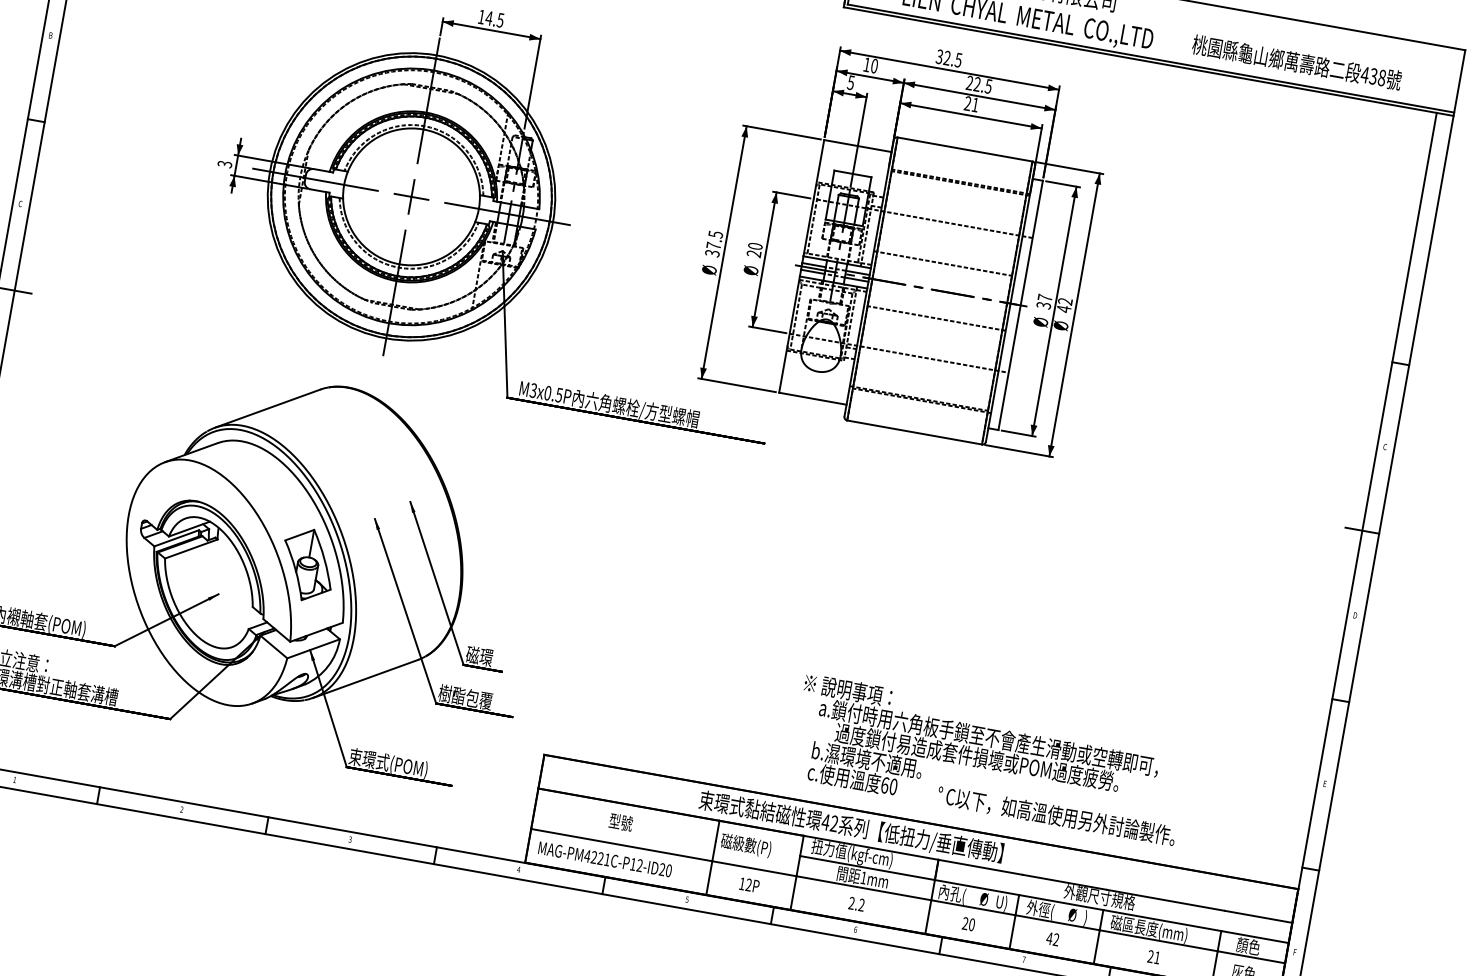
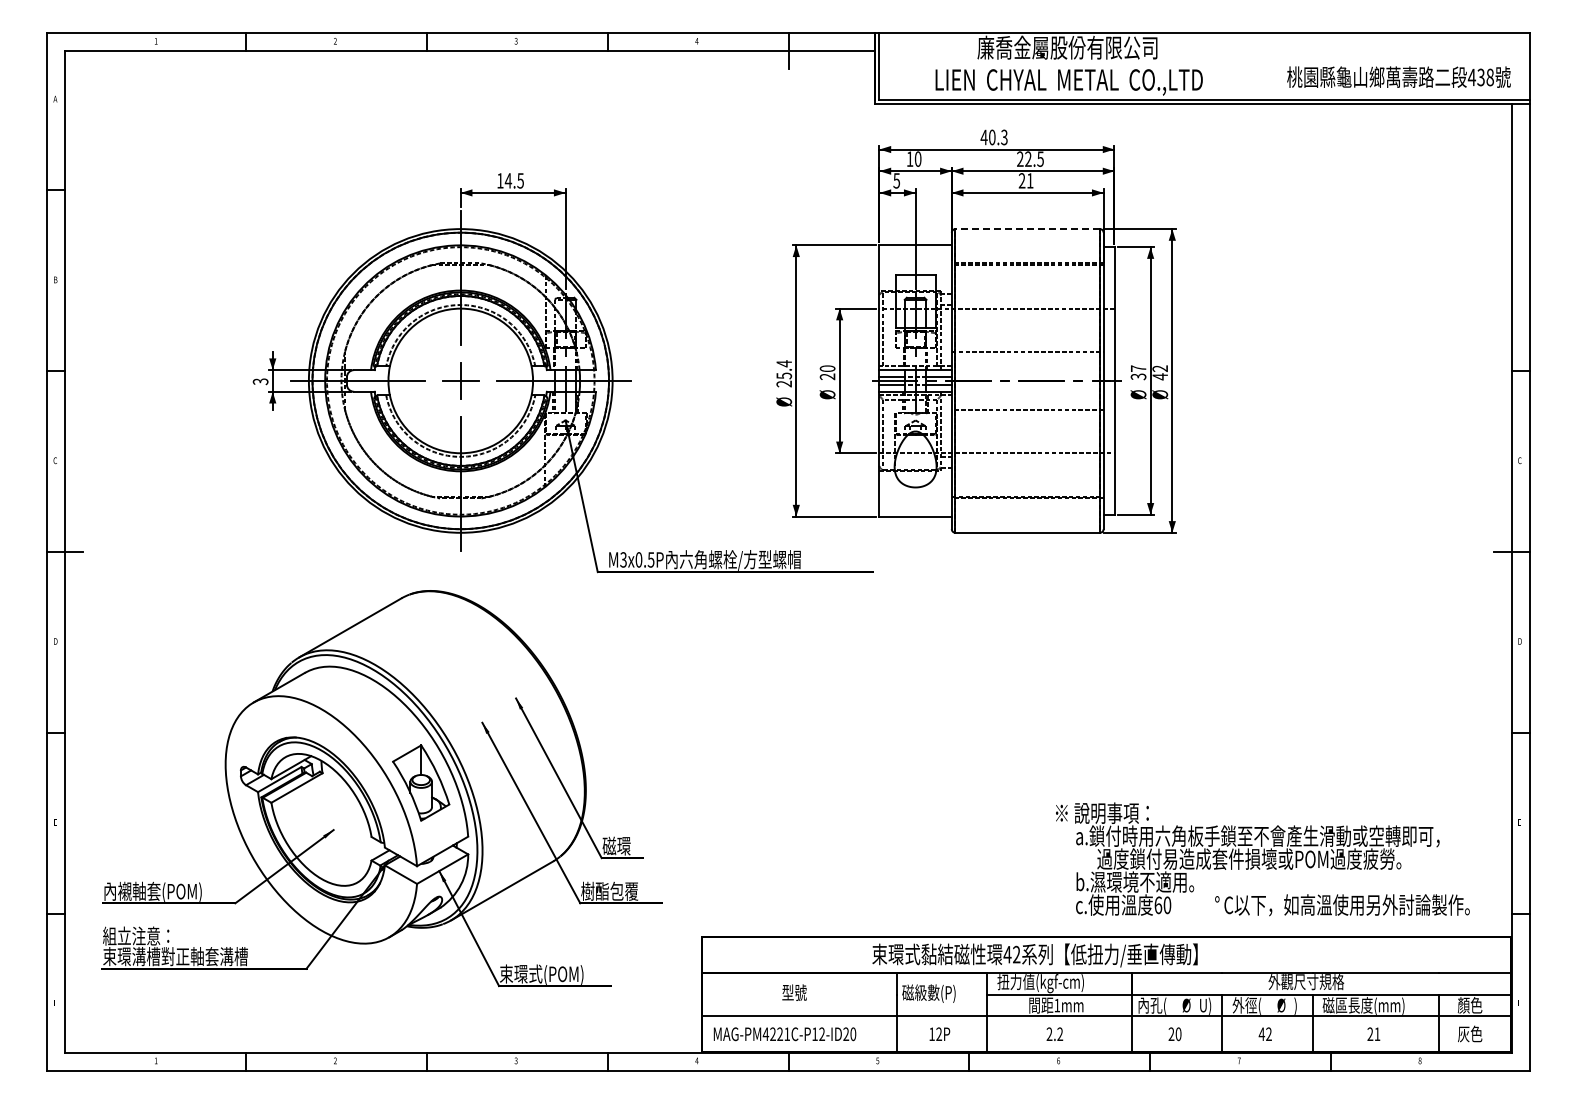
text: (948, 58) -> (993, 137), 32.5 -> 40.3
text: (1296, 61) -> (1398, 76), moved
line: (964, 149) -> (1027, 229), solid -> dashed
text: (714, 243) -> (784, 373), 37.5 -> 25.4
text: (989, 759) -> (1262, 859), moved

